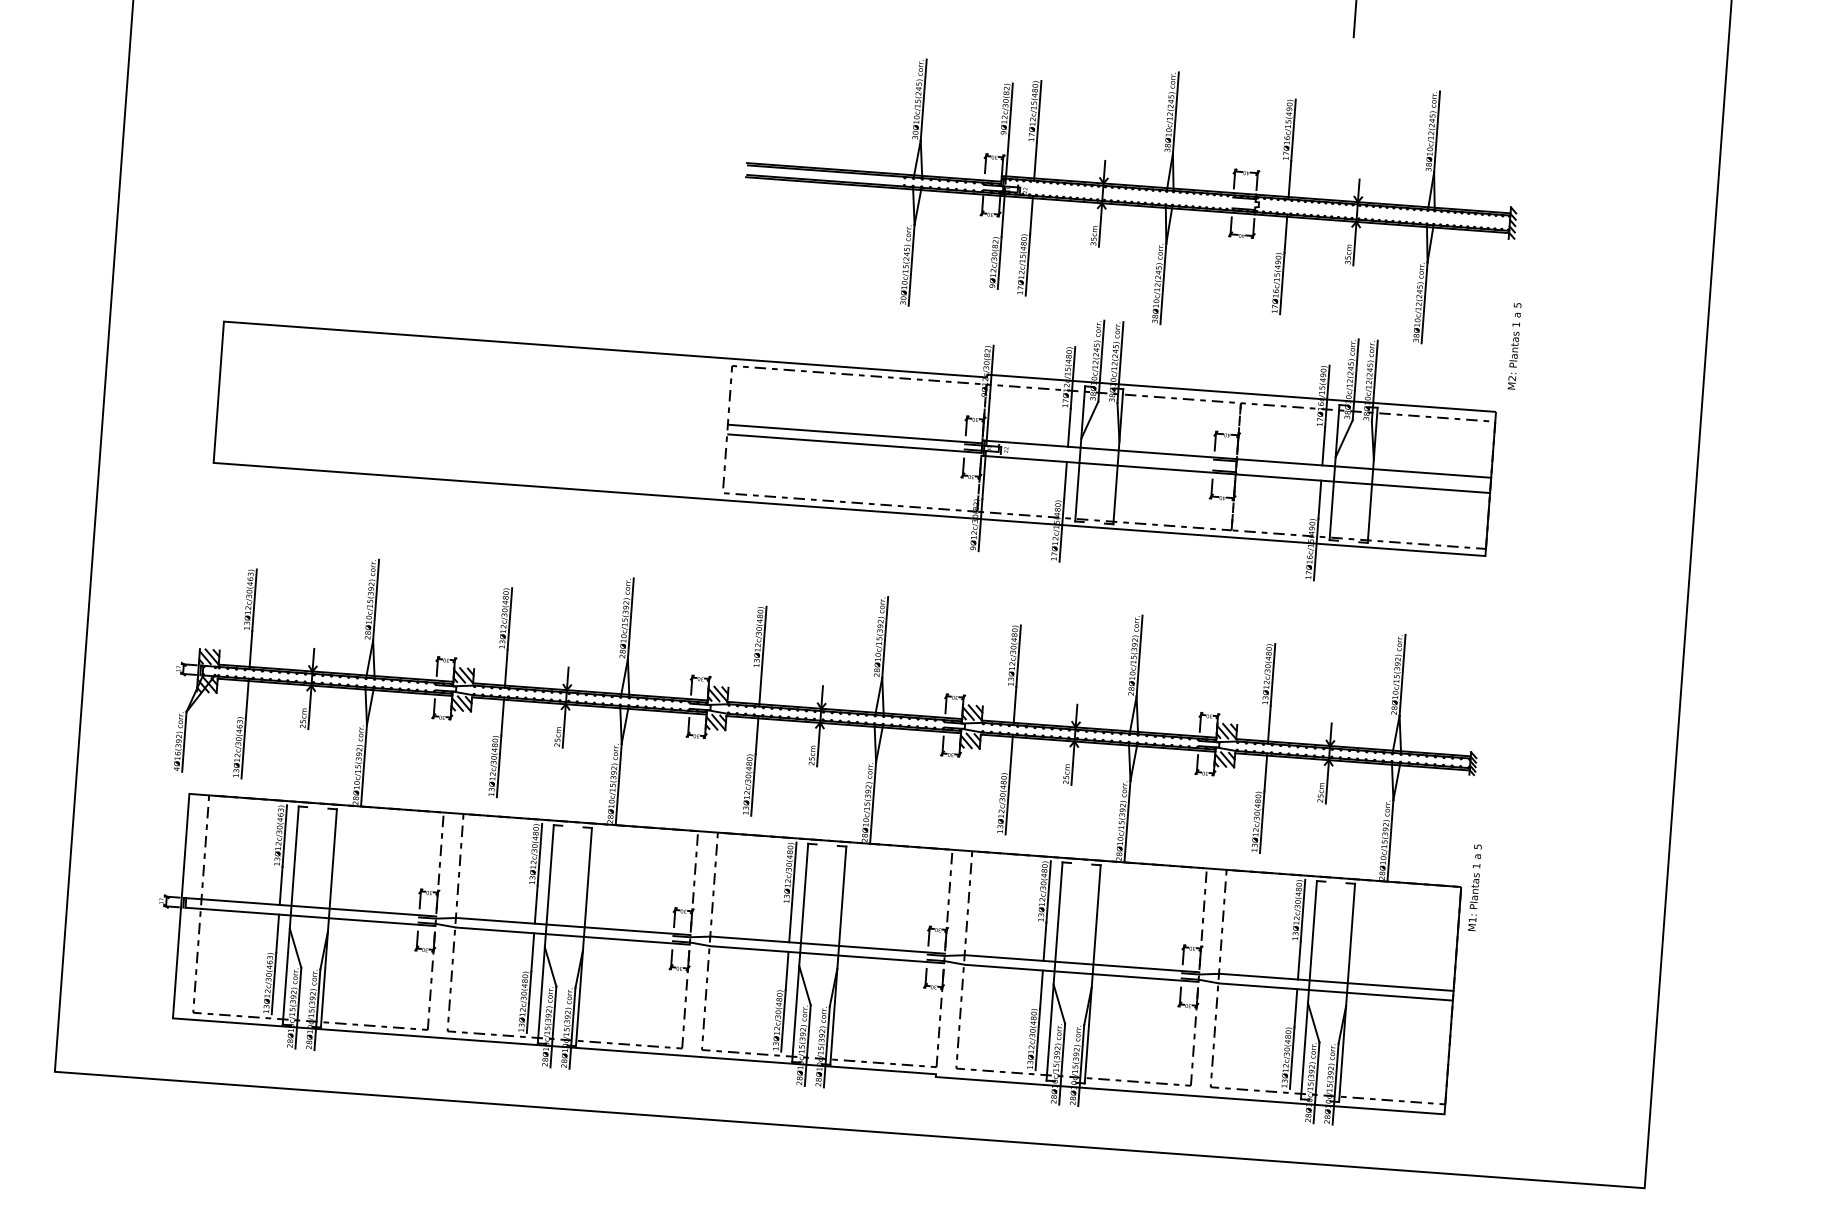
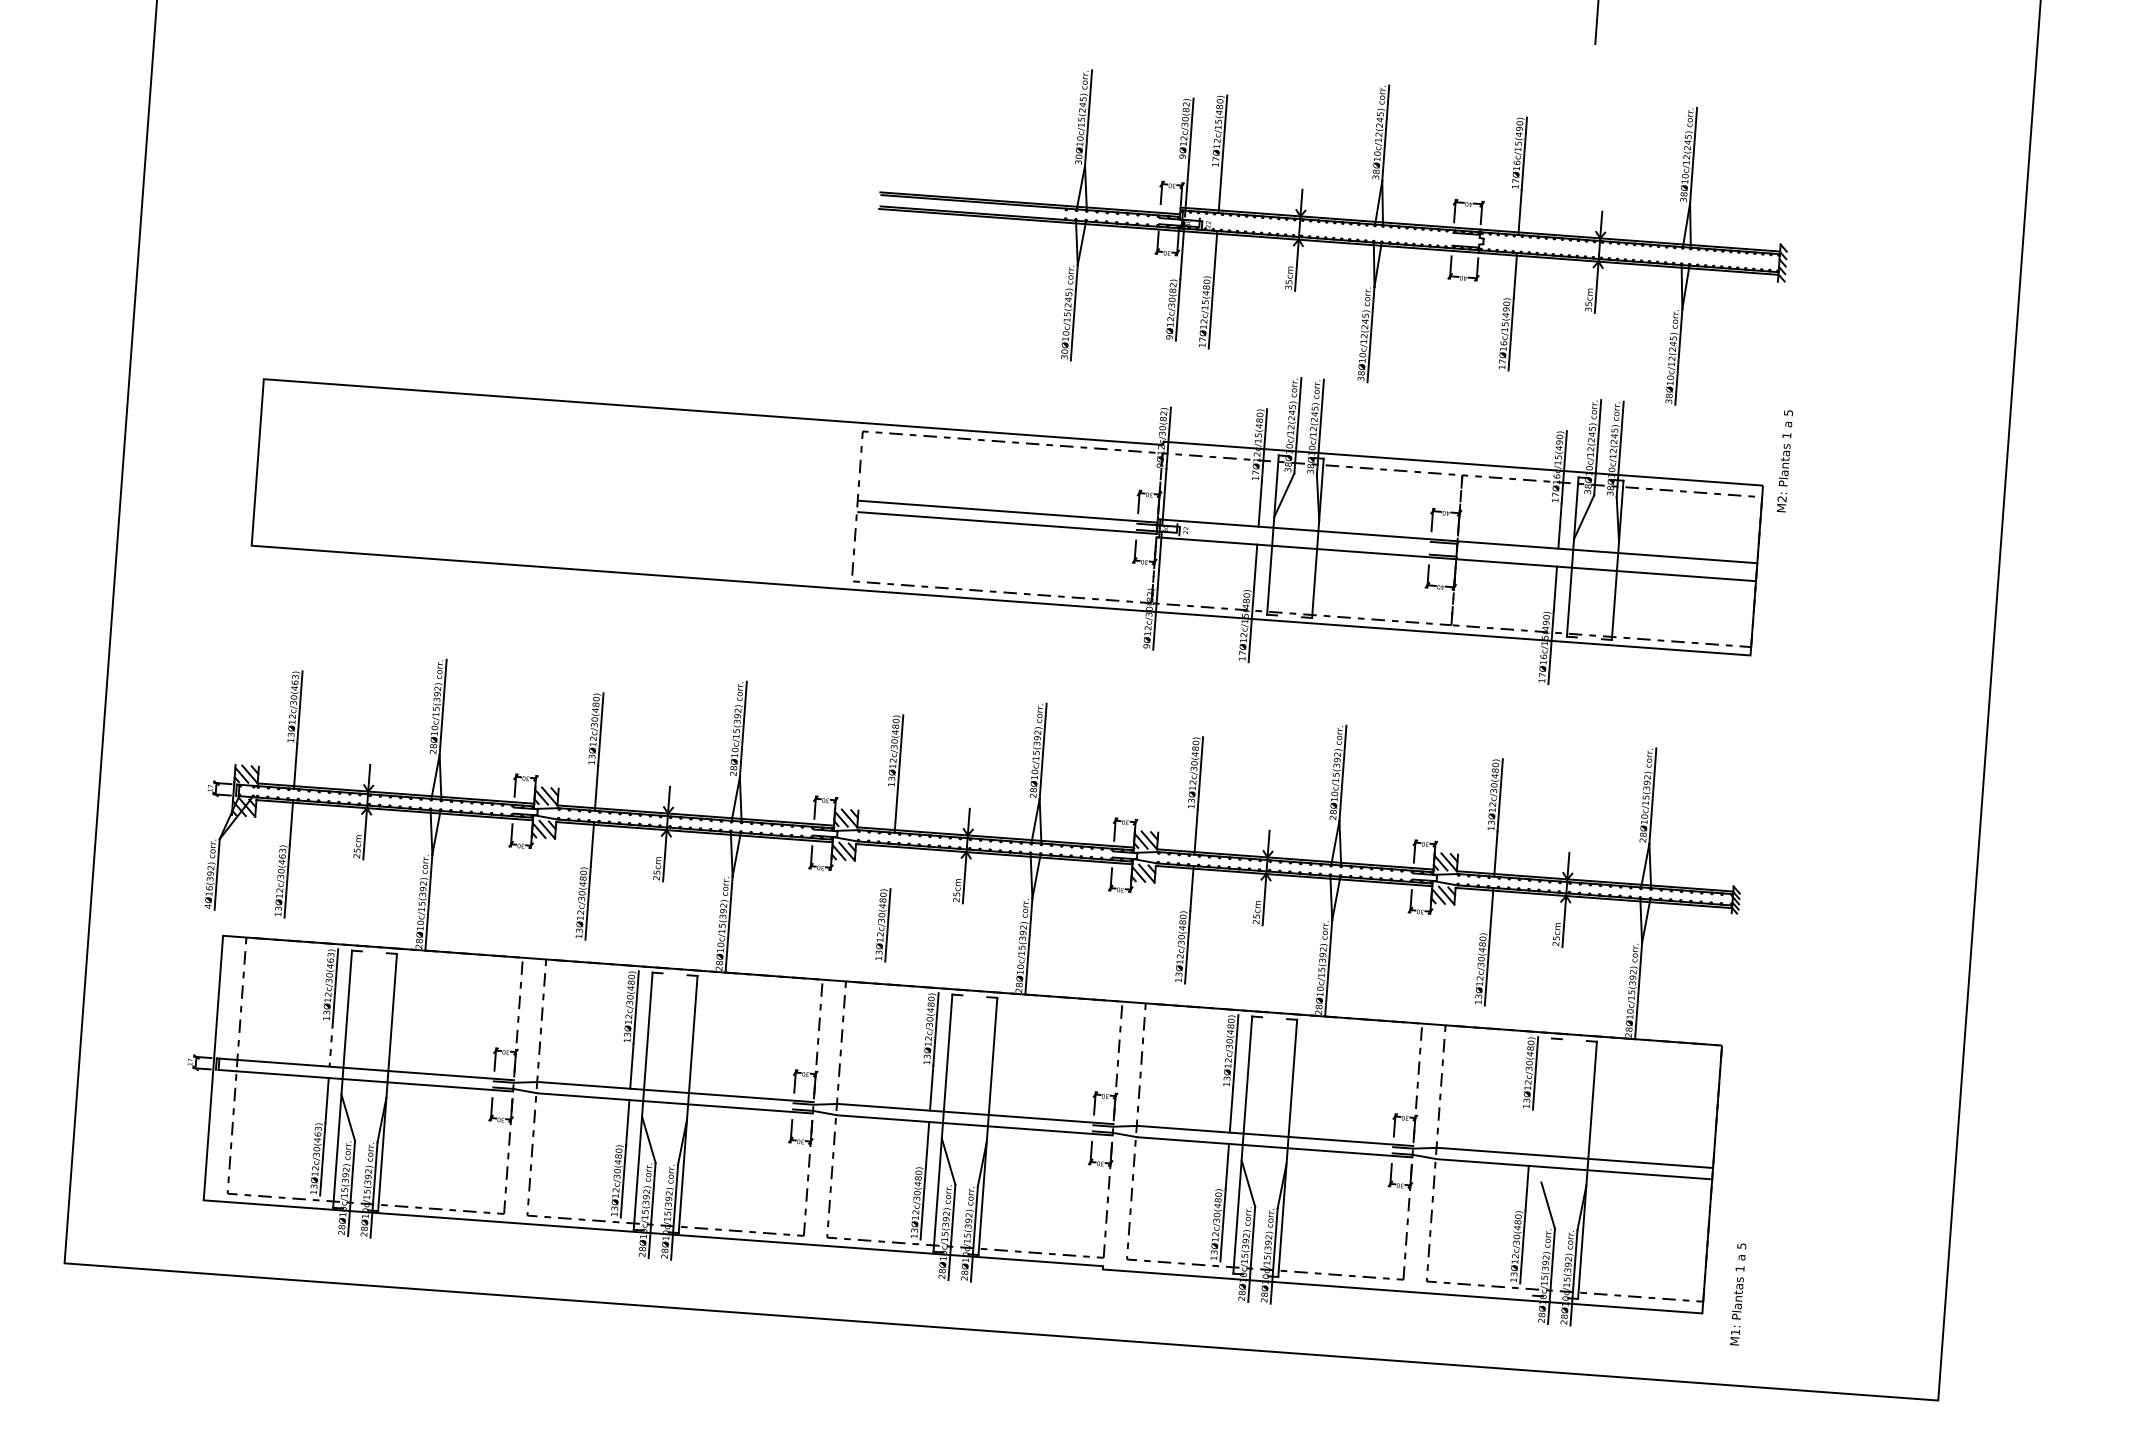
text: (1514, 346) -> (1784, 461), moved
line: (756, 735) -> (891, 866), removed
line: (281, 886) -> (331, 1044), solid -> dashed
text: (1475, 887) -> (1738, 1294), moved
line: (1298, 959) -> (1530, 1131), removed
line: (1308, 989) -> (1542, 1166), removed

